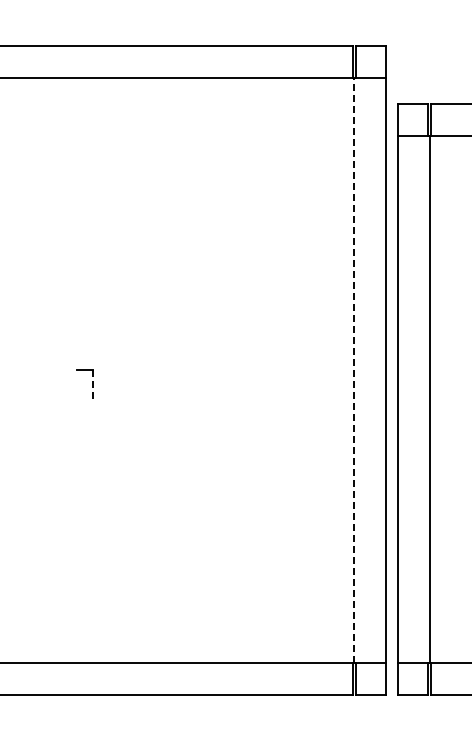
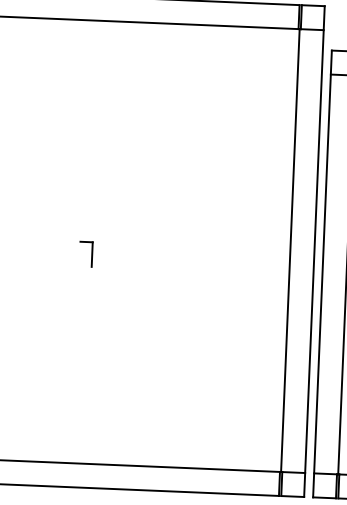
line: (354, 370) -> (290, 250), dashed -> solid
line: (93, 387) -> (92, 255), dashed -> solid

